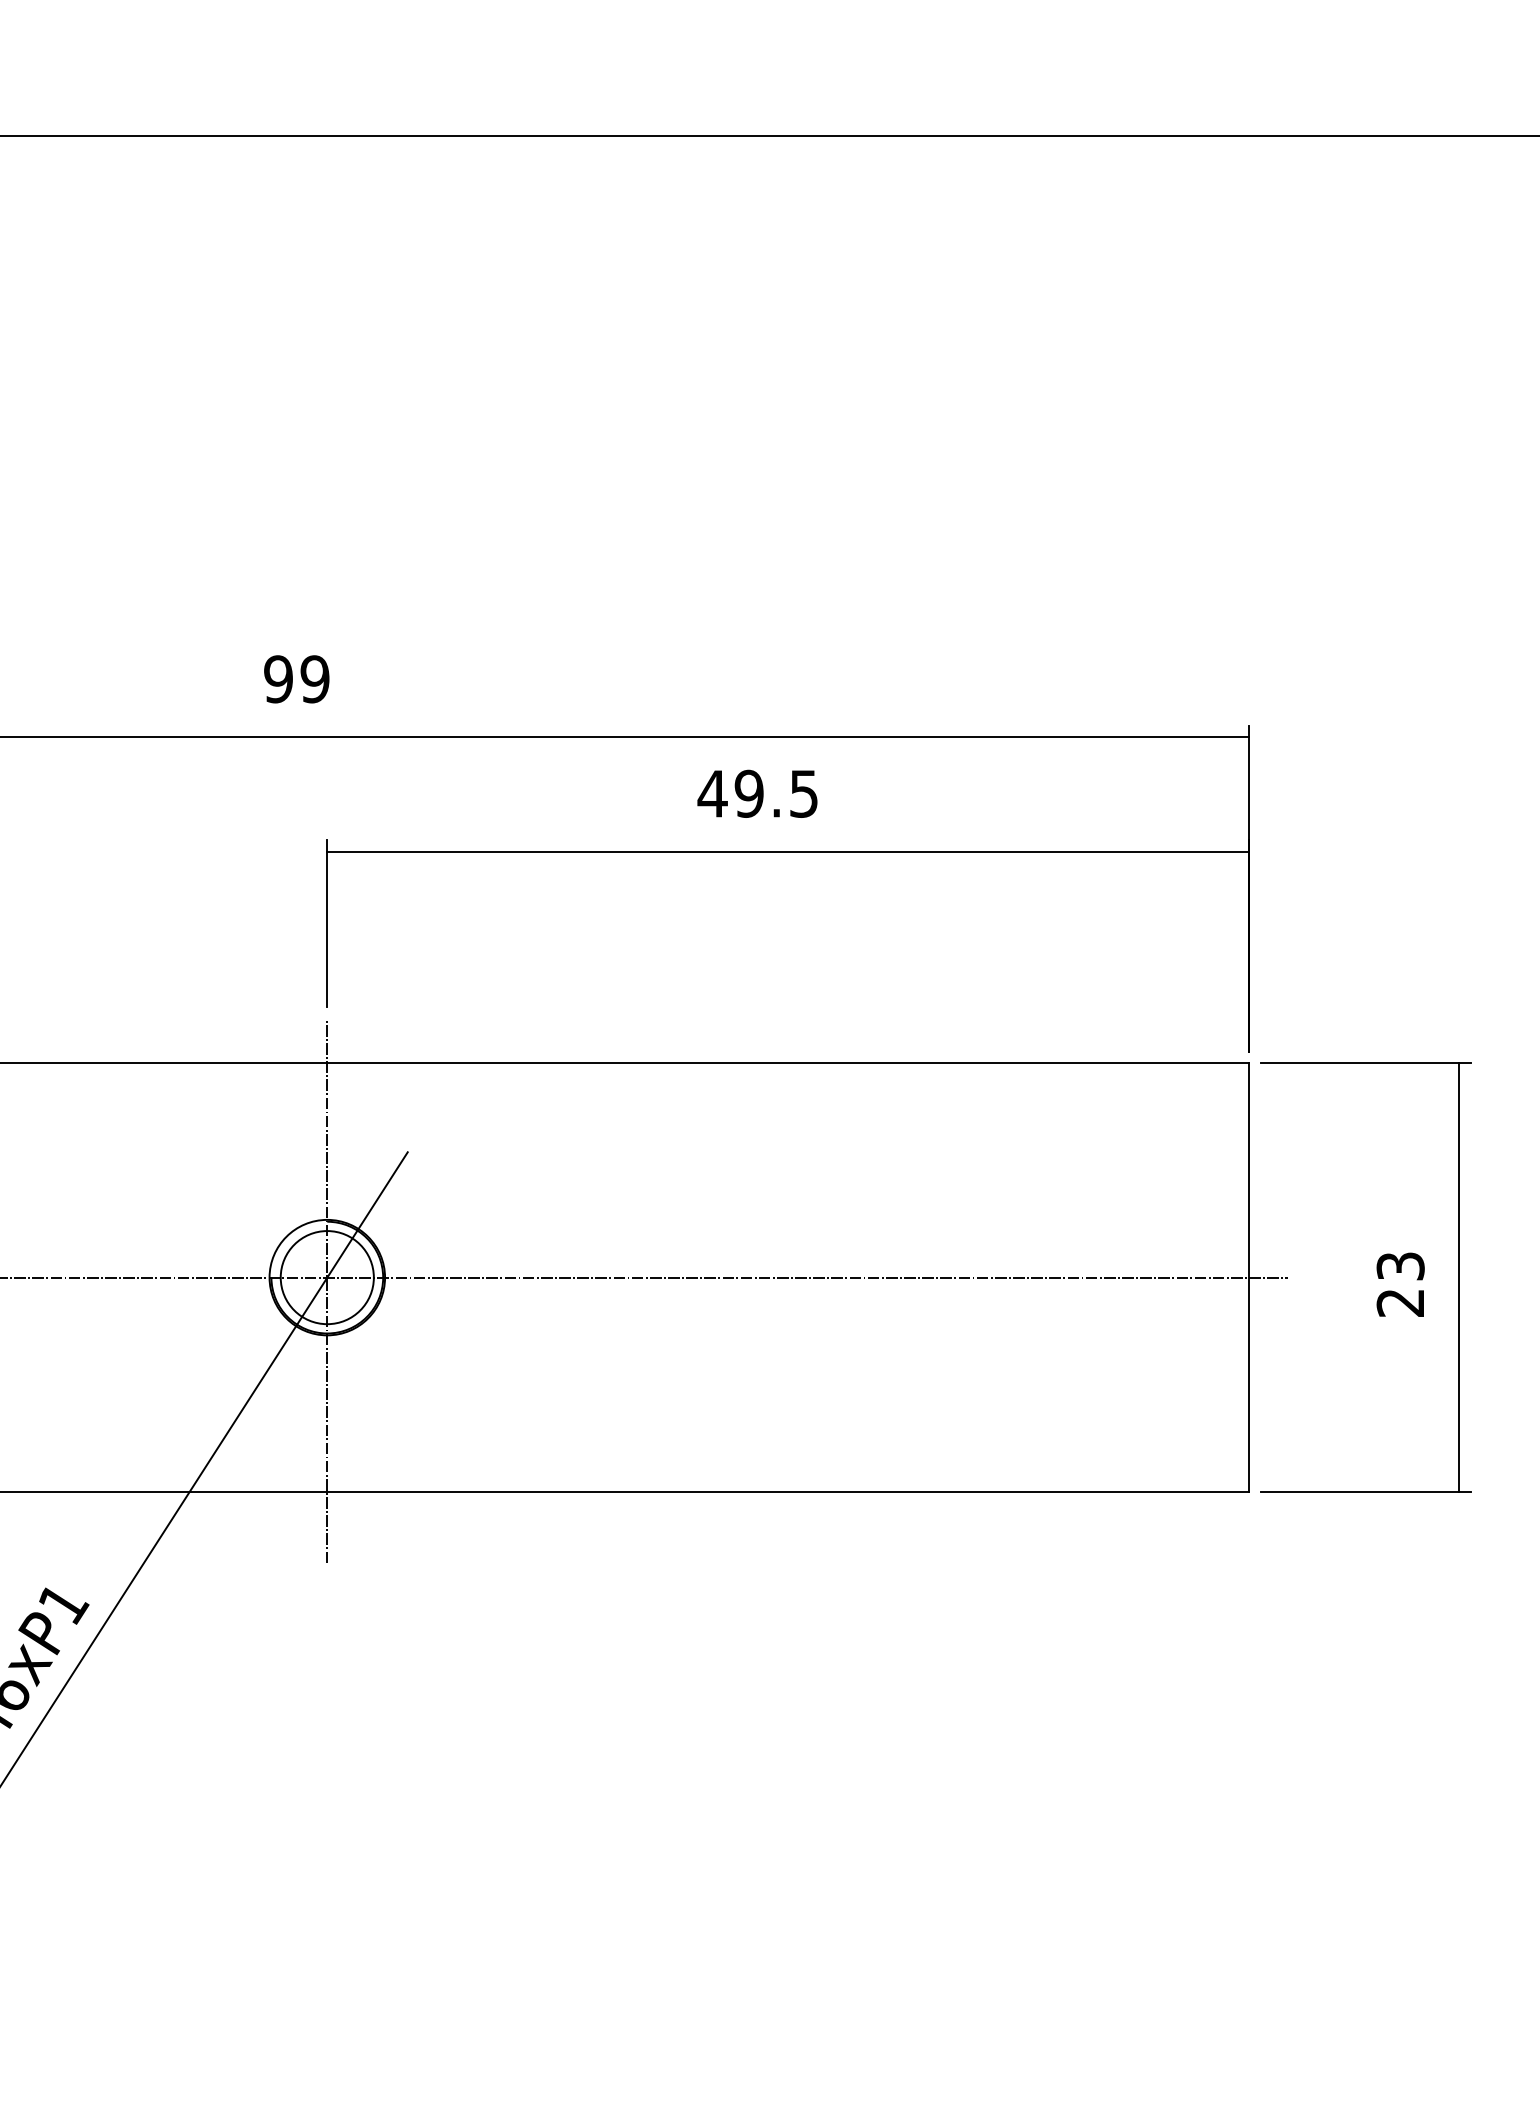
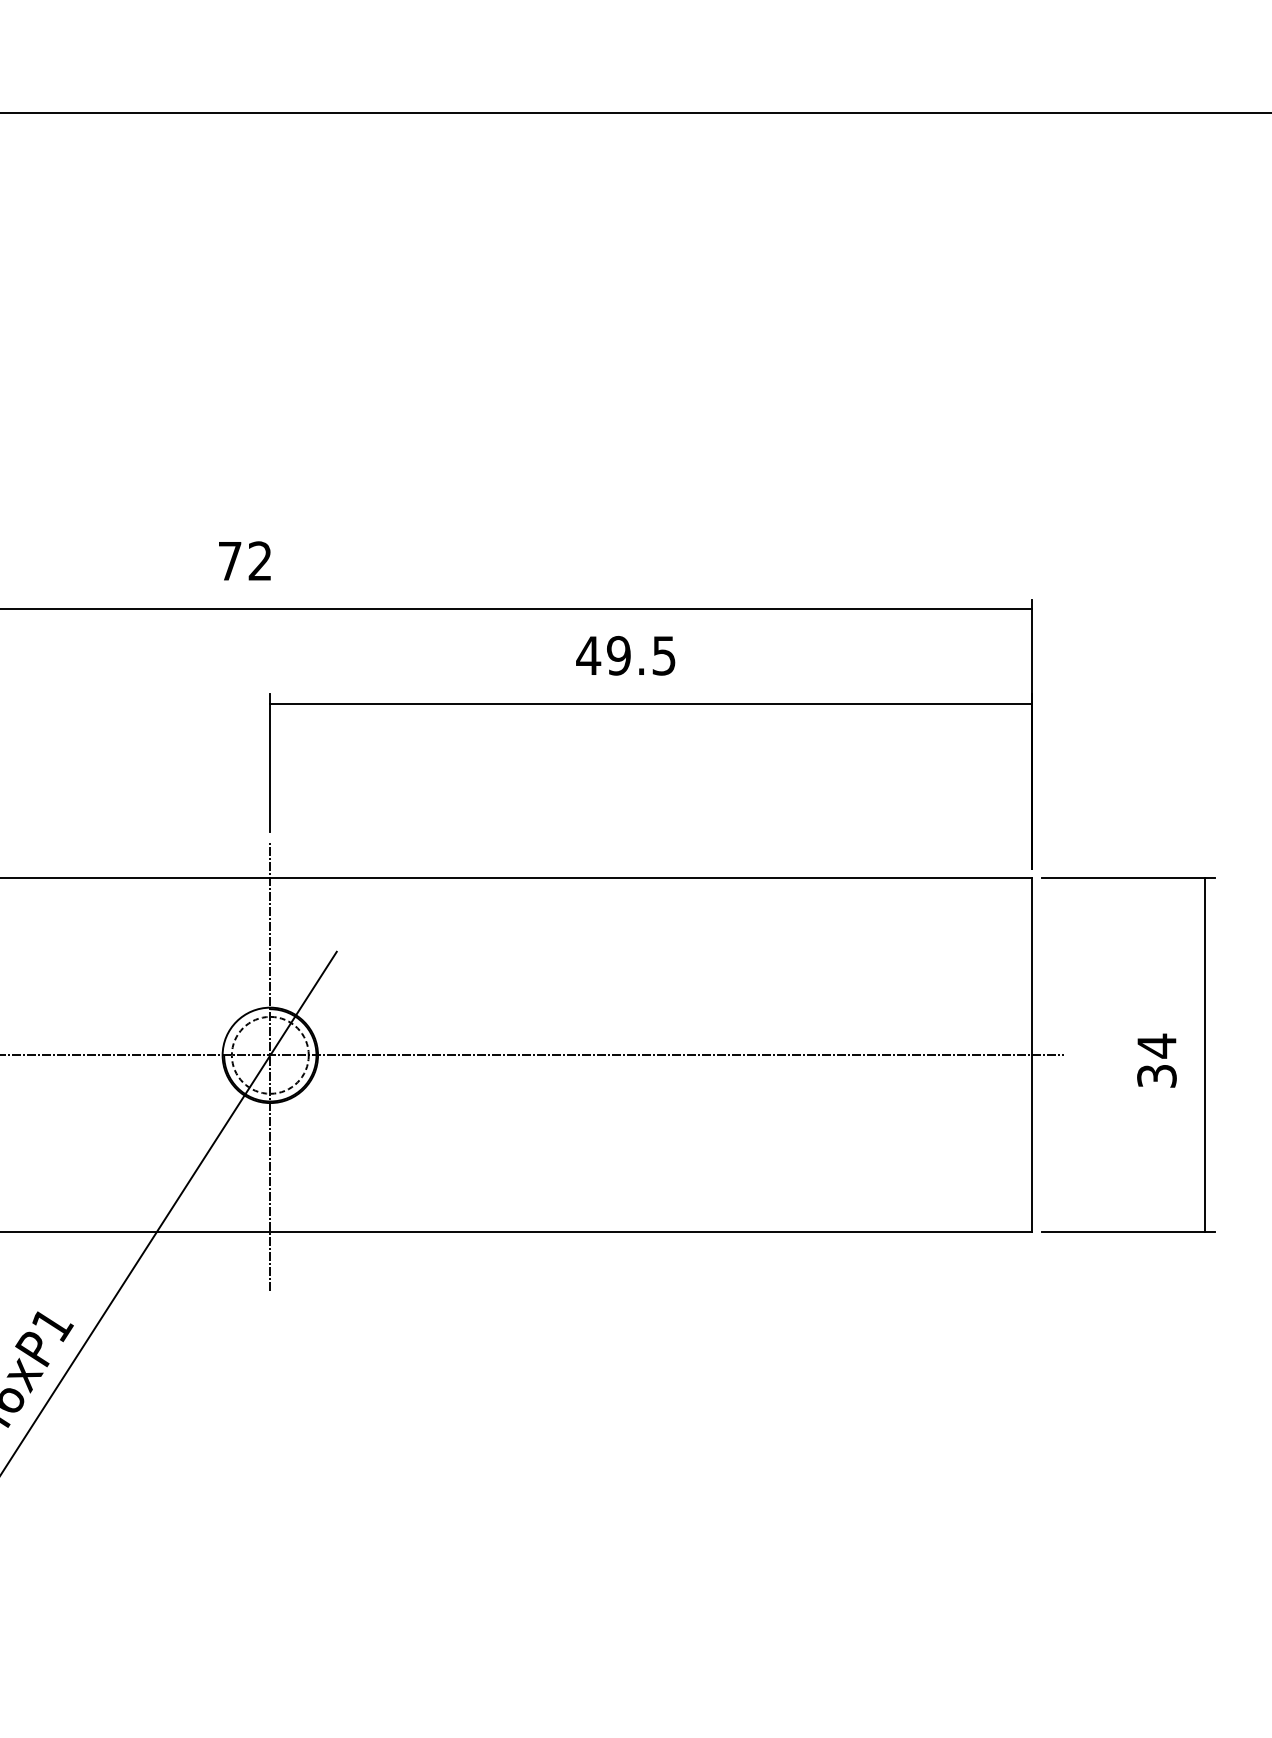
text: (296, 679) -> (244, 561), 99 -> 72
circle: (326, 1277) -> (269, 1055), solid -> dashed
text: (1400, 1283) -> (1156, 1060), 23 -> 34

